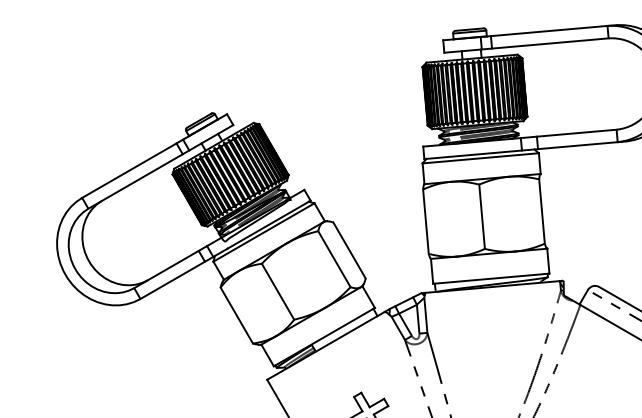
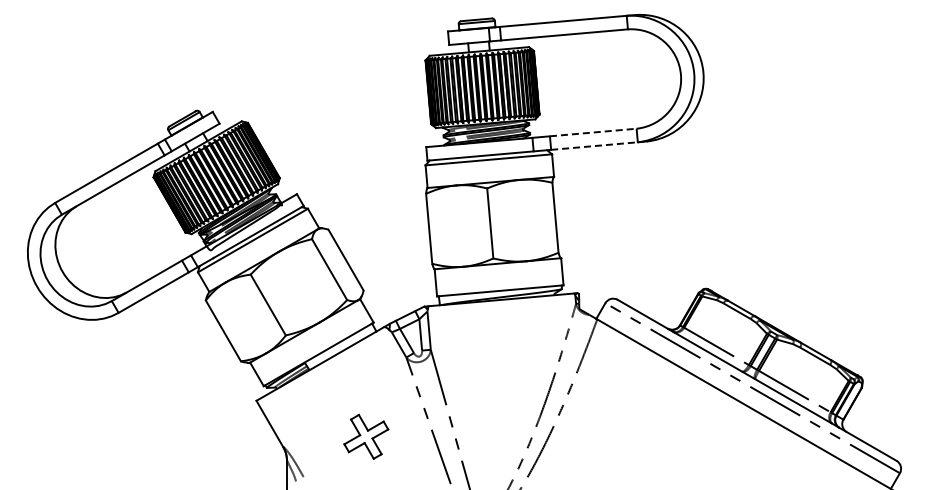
line: (576, 133) -> (593, 132), solid -> dashed
line: (577, 146) -> (594, 146), solid -> dashed

